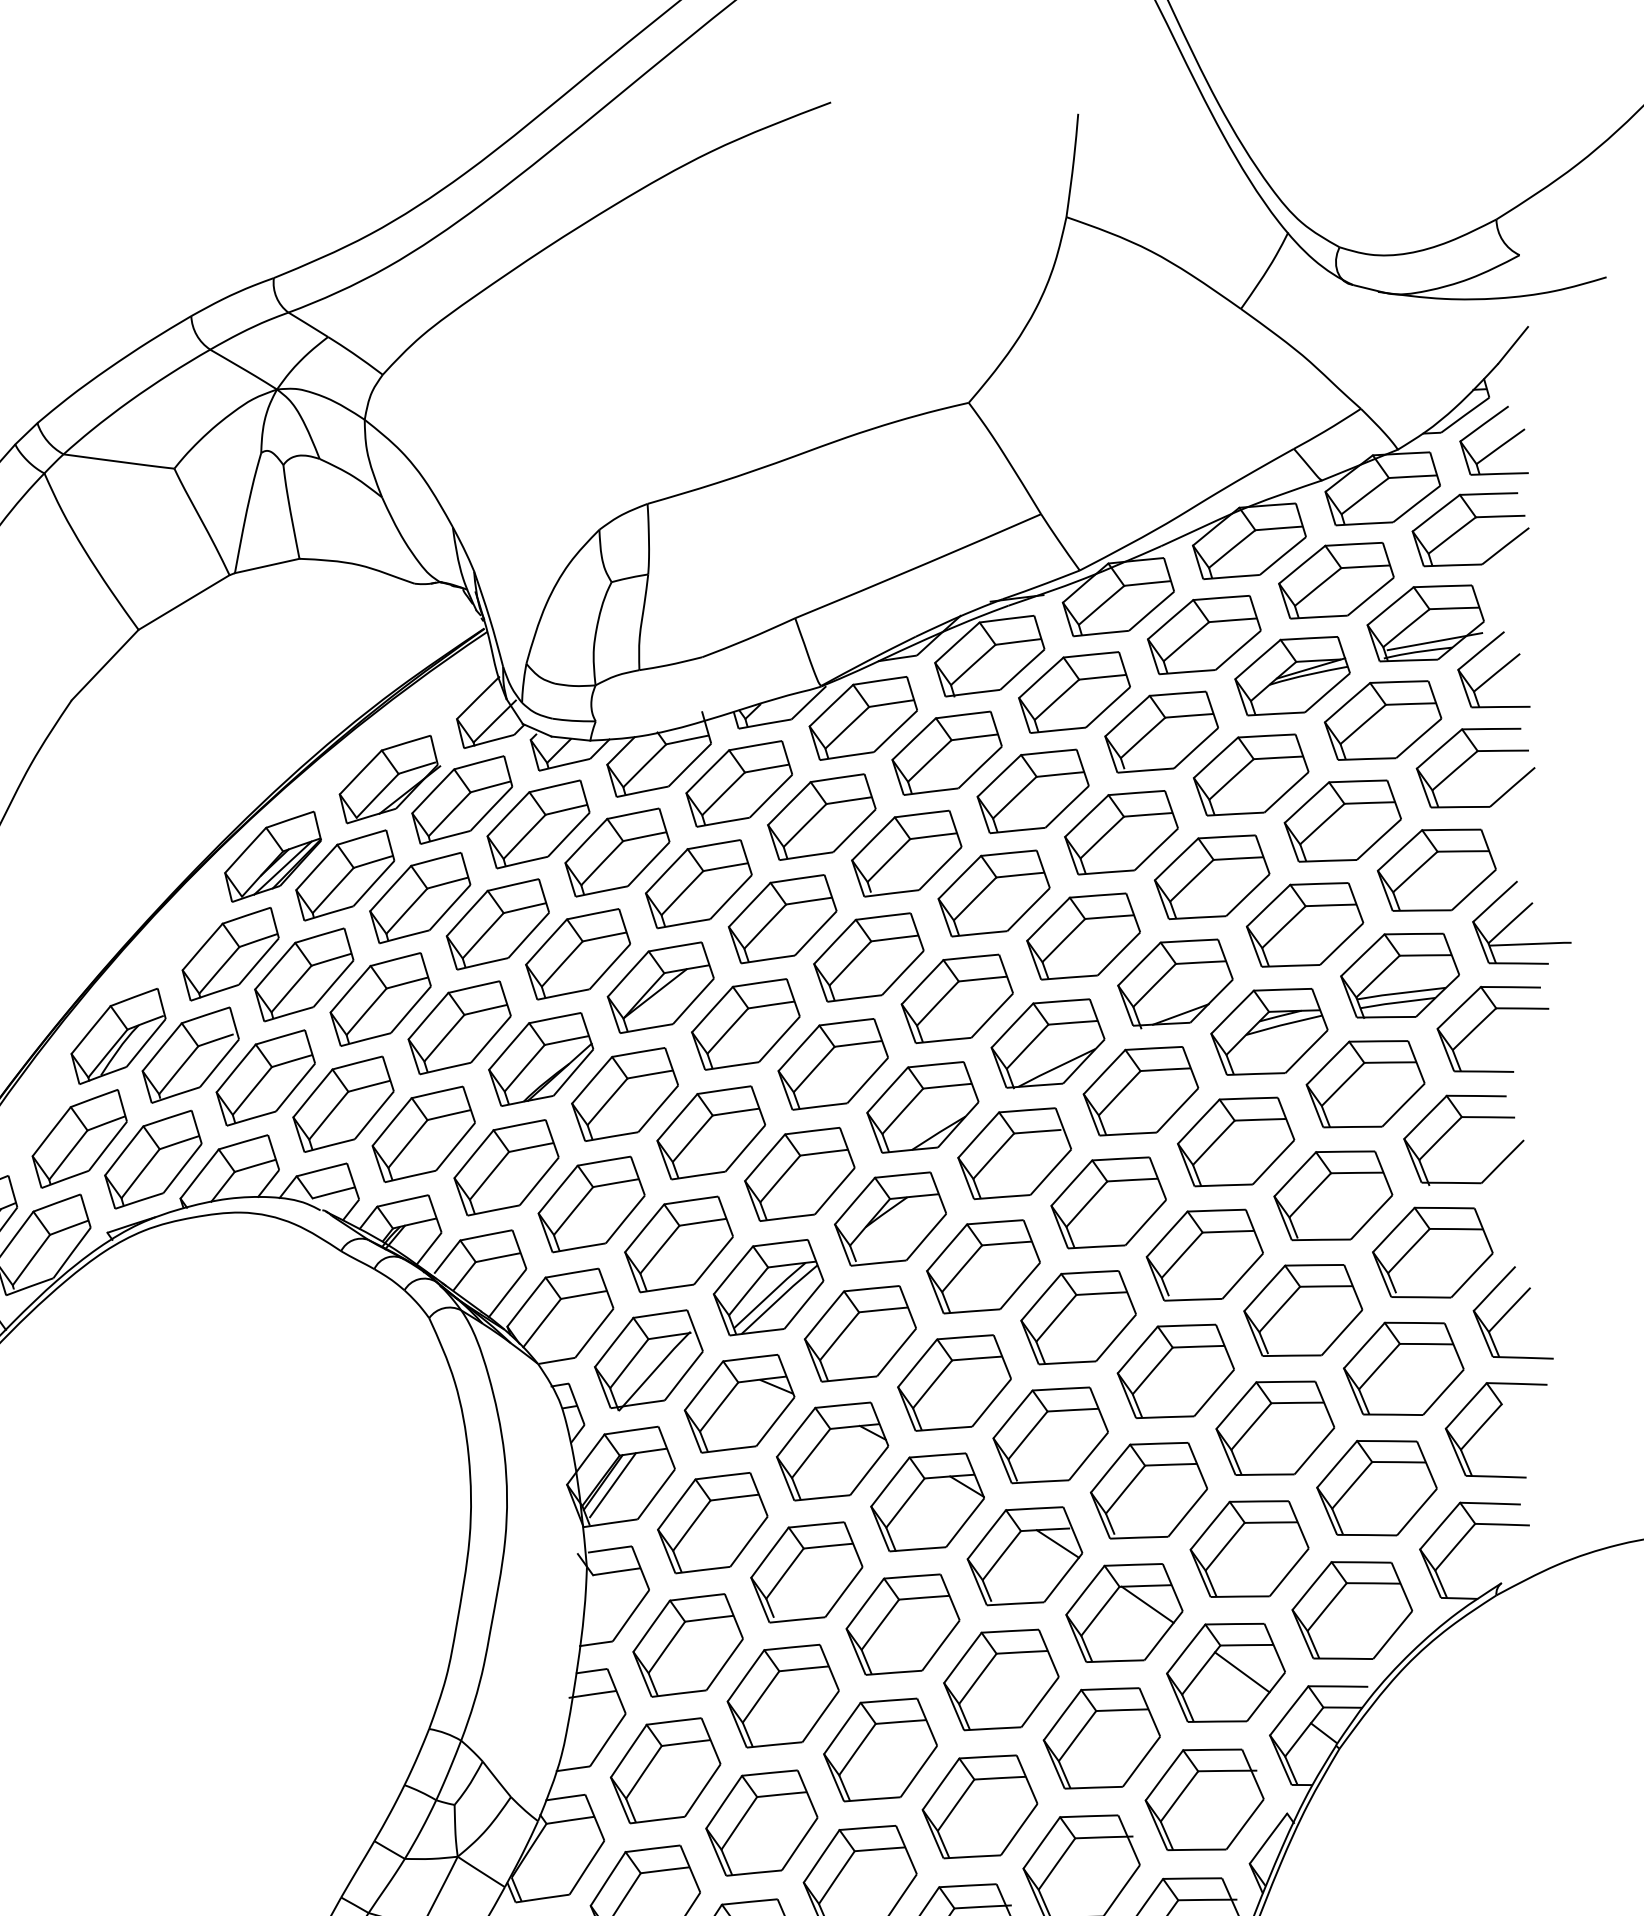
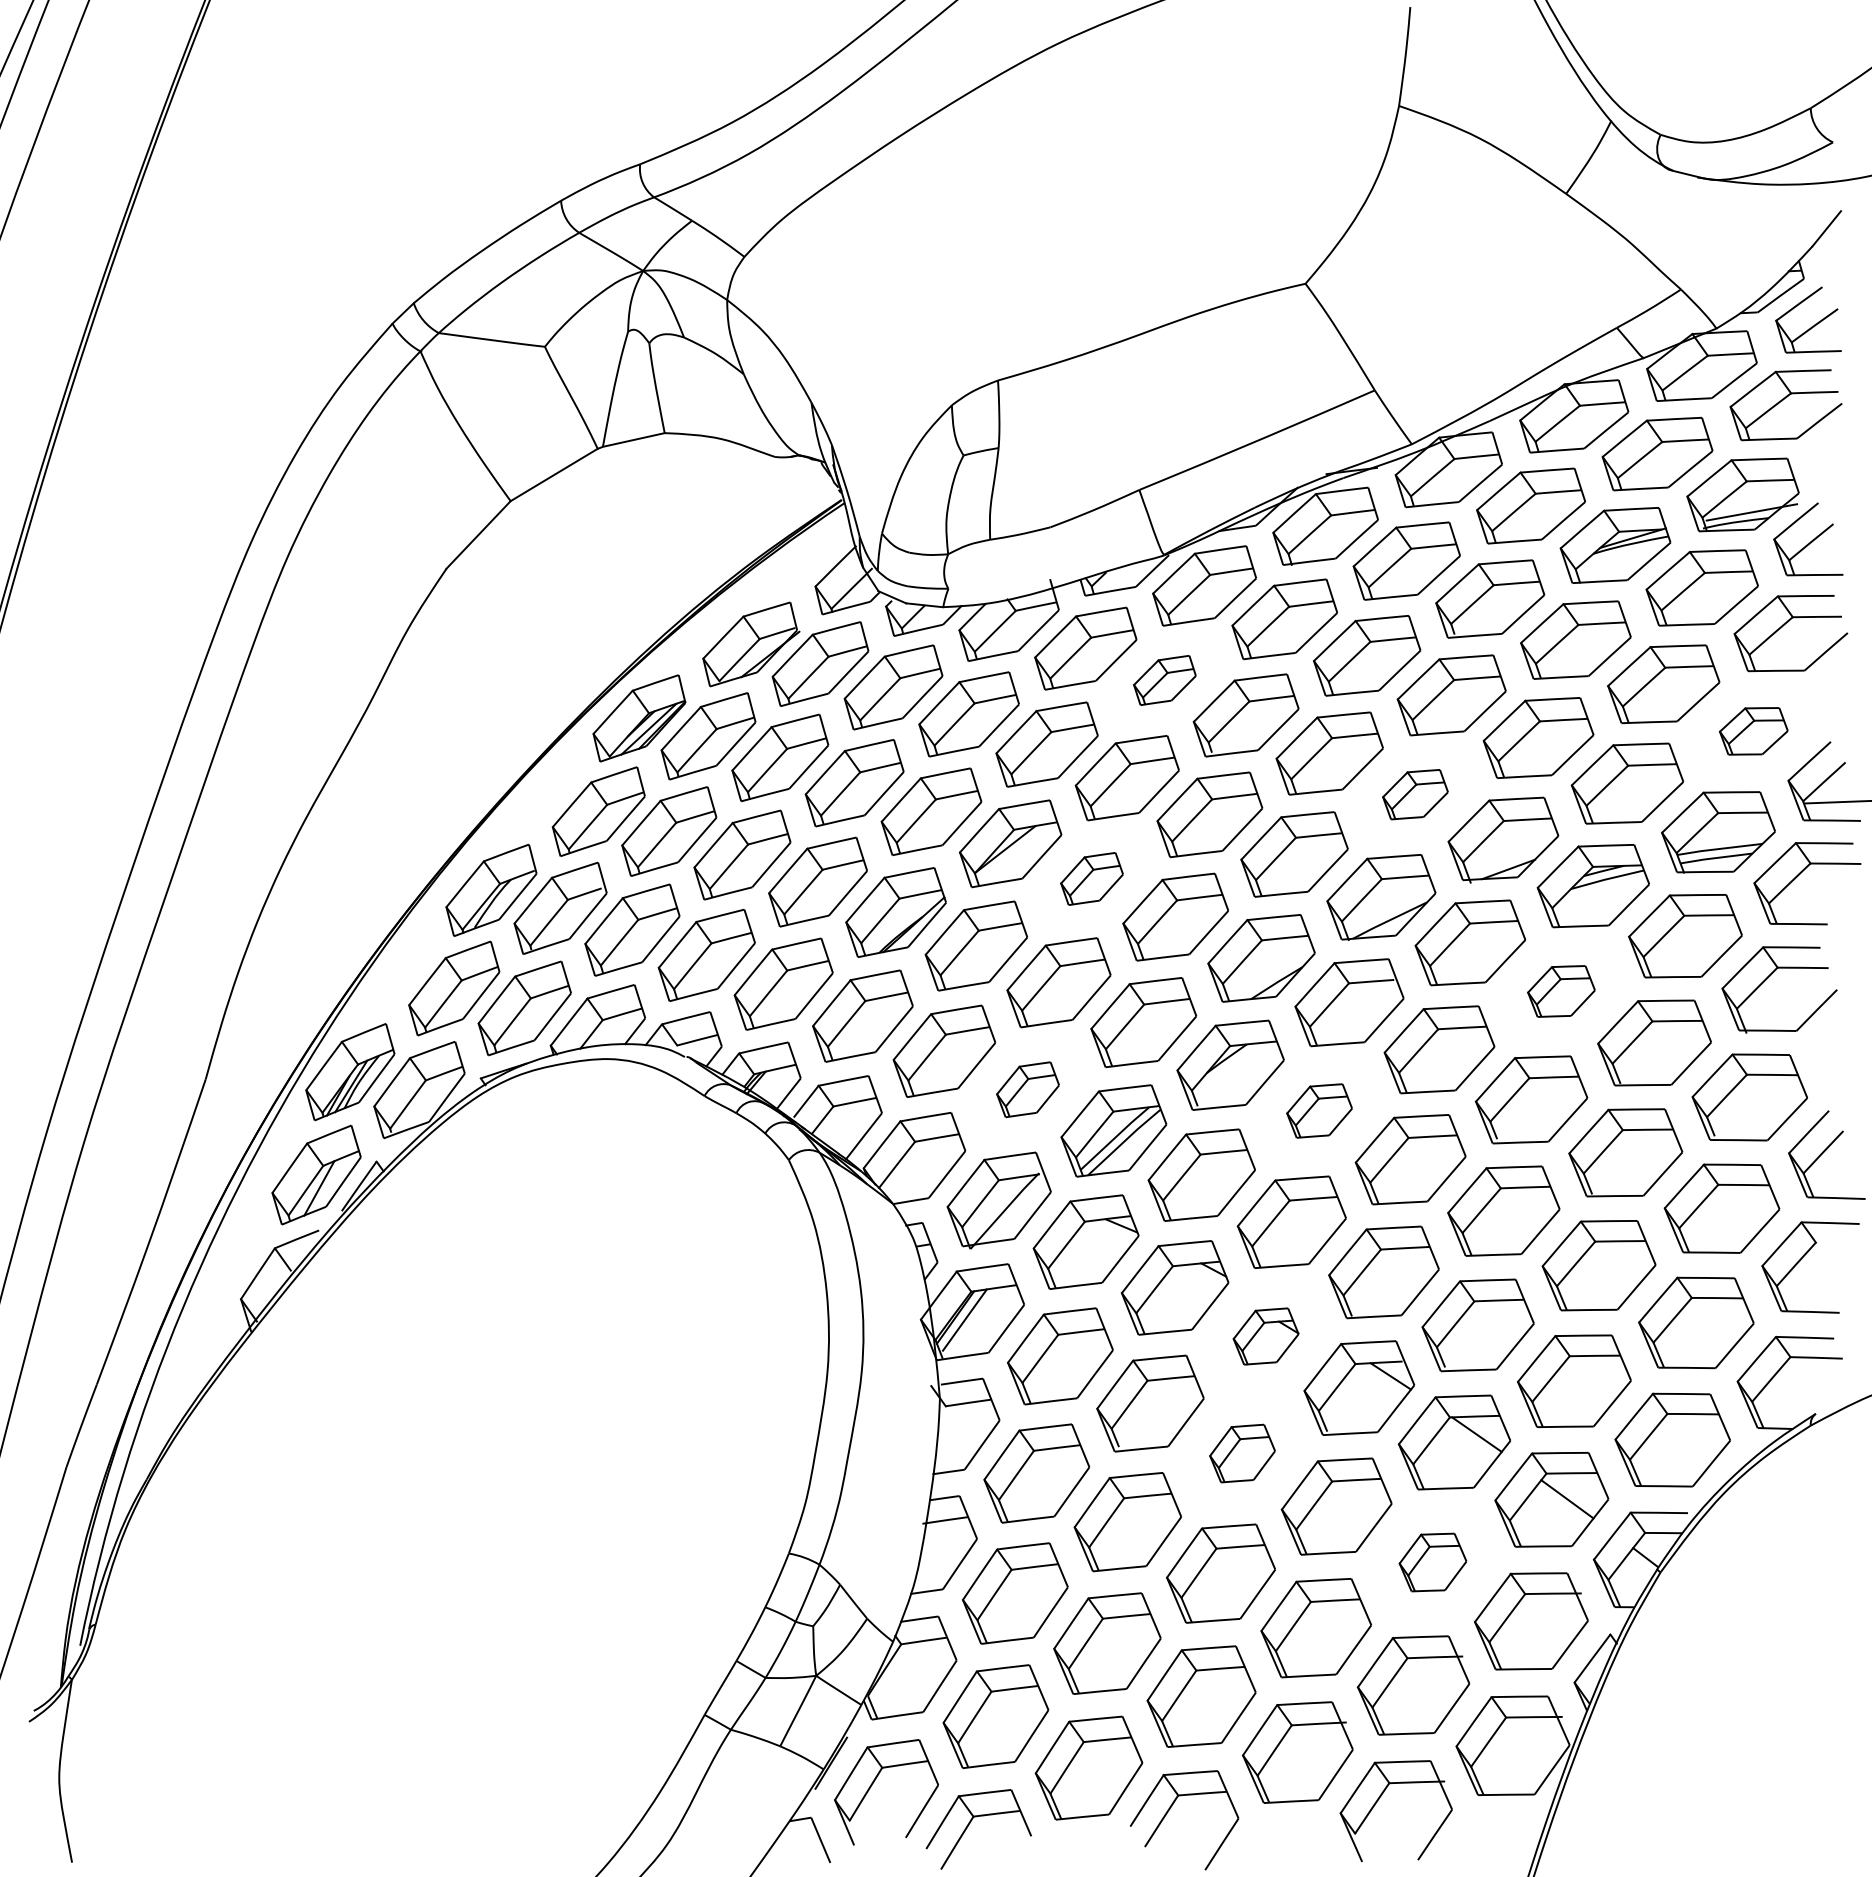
part: (821, 817) -> (1164, 680), size x0.6
part: (1436, 870) -> (1753, 731), size x0.6
part: (1083, 936) -> (1415, 794), size x0.6
part: (745, 1023) -> (1091, 878), size x0.6
part: (1236, 1141) -> (1561, 991), size x0.6
part: (678, 1244) -> (1027, 1089), size x0.6
part: (983, 1266) -> (1319, 1110), size x0.6
part: (926, 1502) -> (1265, 1336), size x0.6
part: (902, 1624) -> (1242, 1453), size x0.6
part: (1101, 1738) -> (1432, 1562), size x0.6

